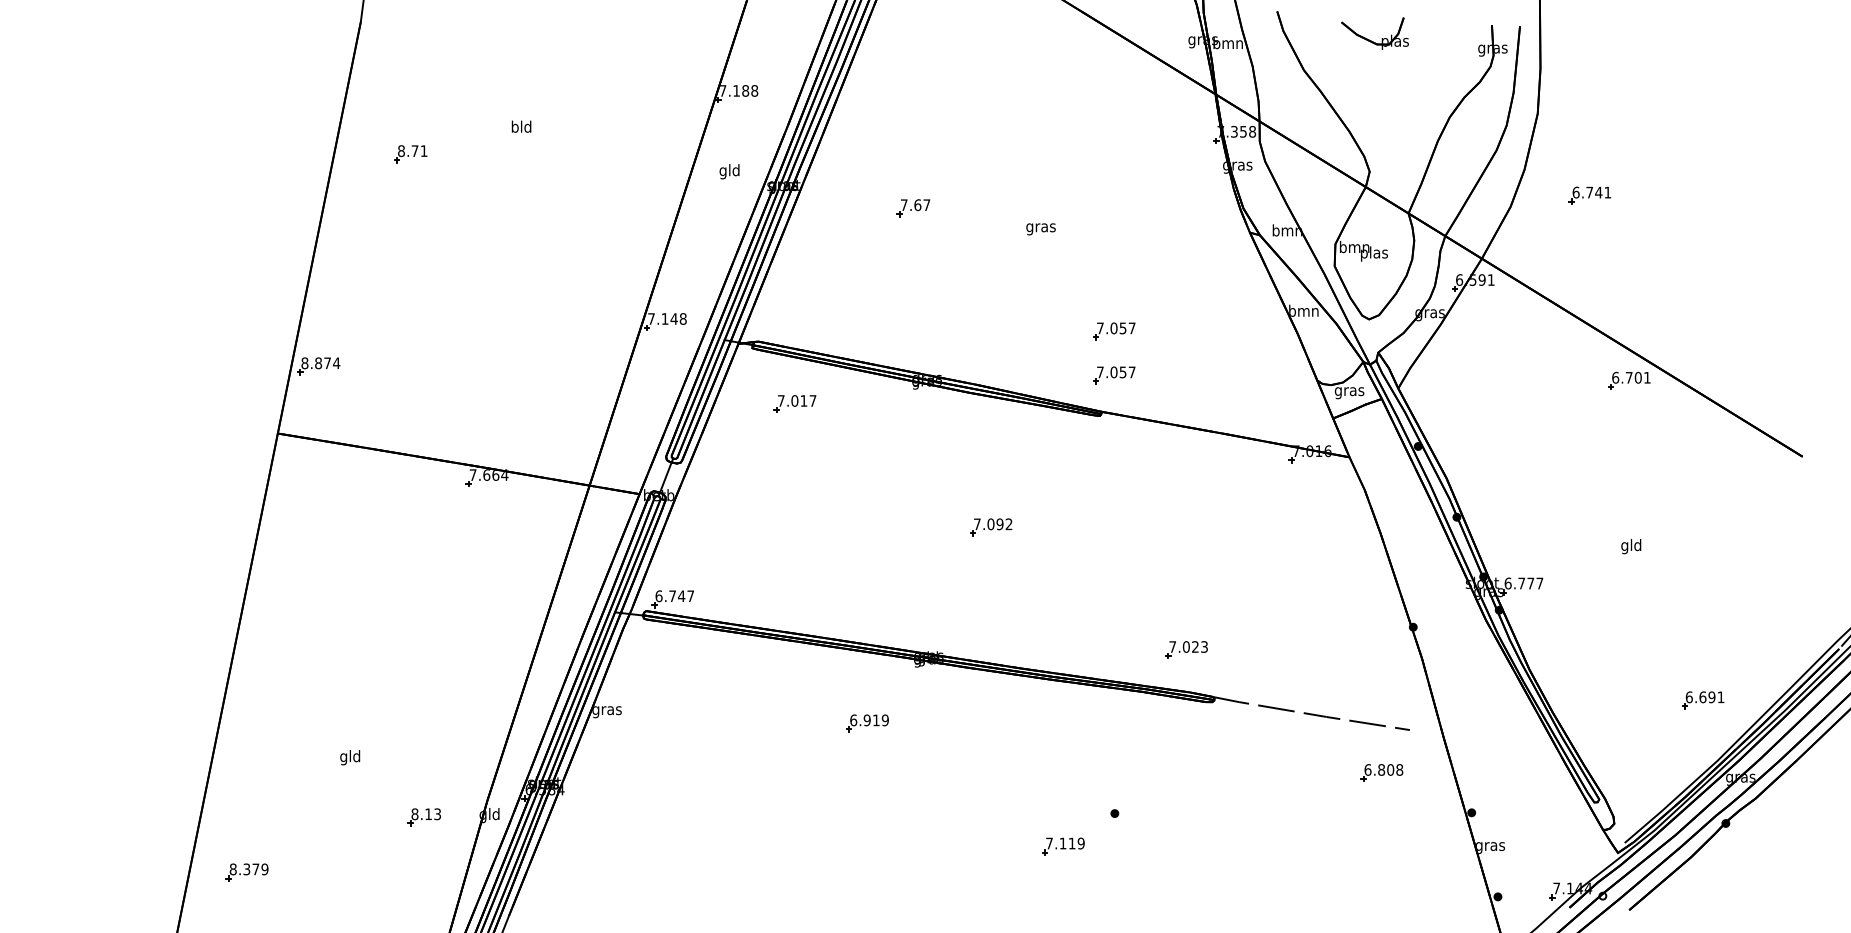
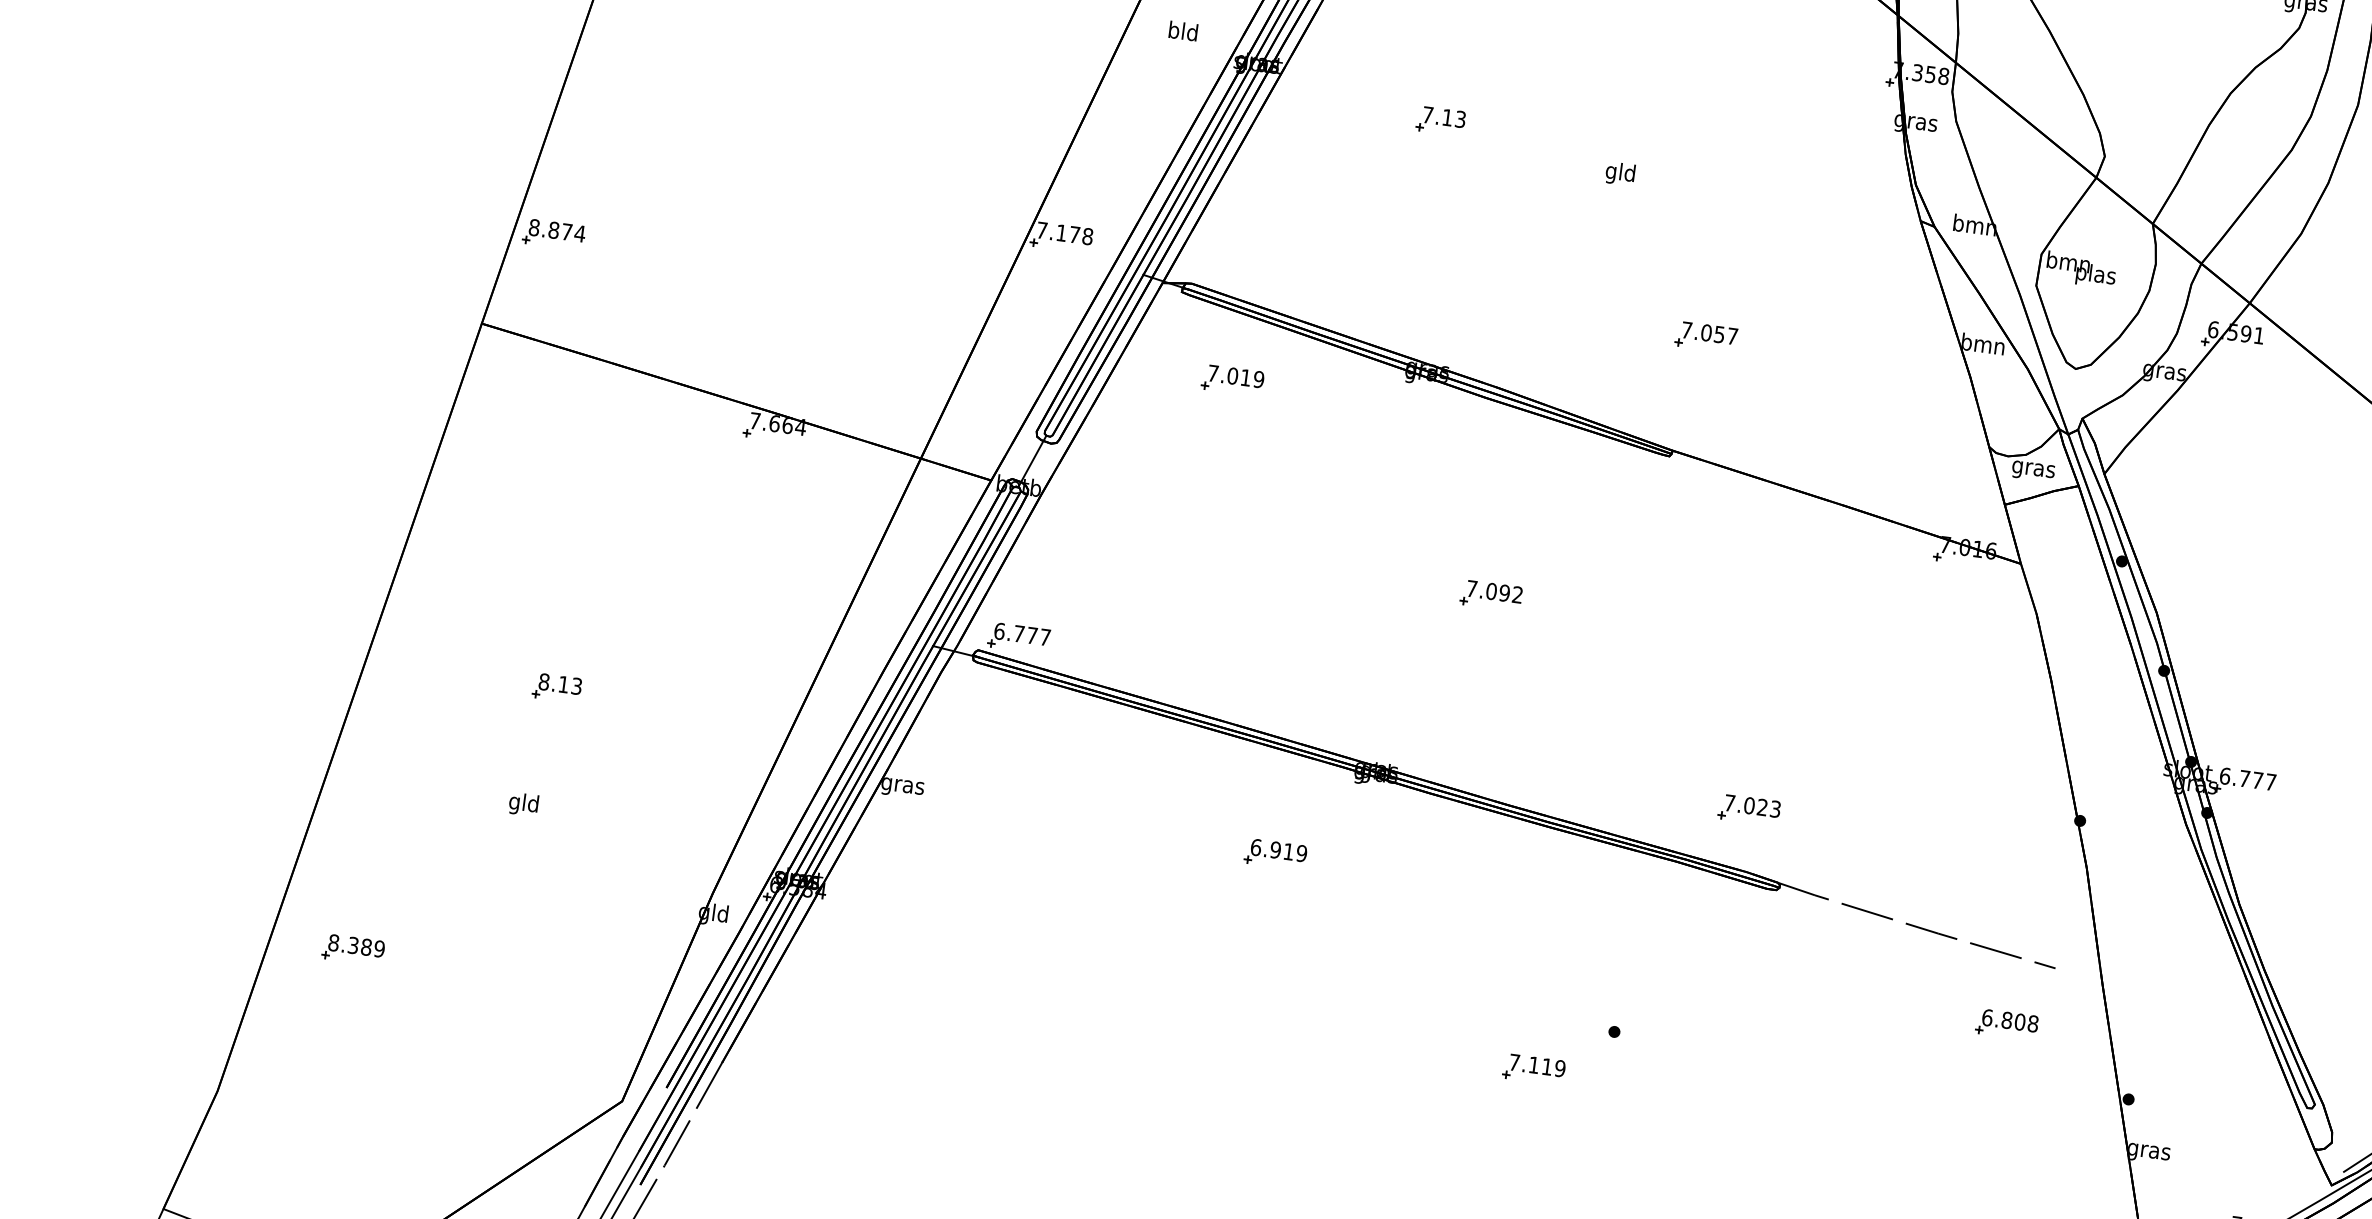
text: (722, 171) -> (1172, 31), gld -> bld
text: (922, 205) -> (1454, 119), 7.67 -> 7.13
text: (1040, 227) -> (1619, 173), gras -> gld
text: (673, 318) -> (1073, 233), 7.148 -> 7.178
part: (1114, 375) -> (1698, 400), removed
text: (812, 400) -> (1258, 378), 7.017 -> 7.019
text: (681, 595) -> (1032, 634), 6.747 -> 6.777
part: (423, 817) -> (555, 688), moved
text: (255, 869) -> (365, 947), 8.379 -> 8.389

